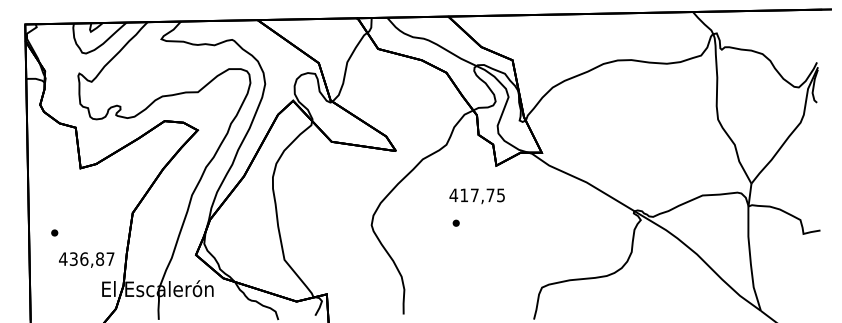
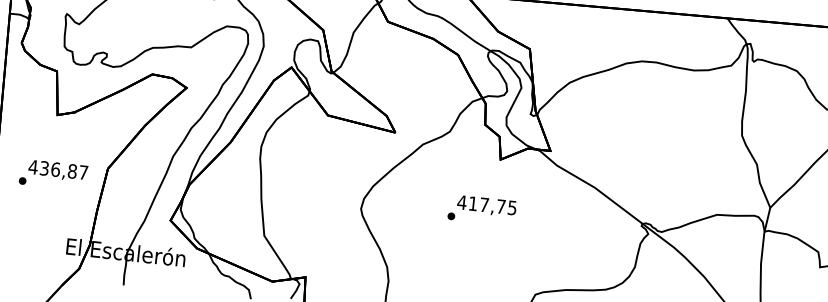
text: (476, 196) -> (486, 206), moved
text: (86, 259) -> (58, 170), moved

